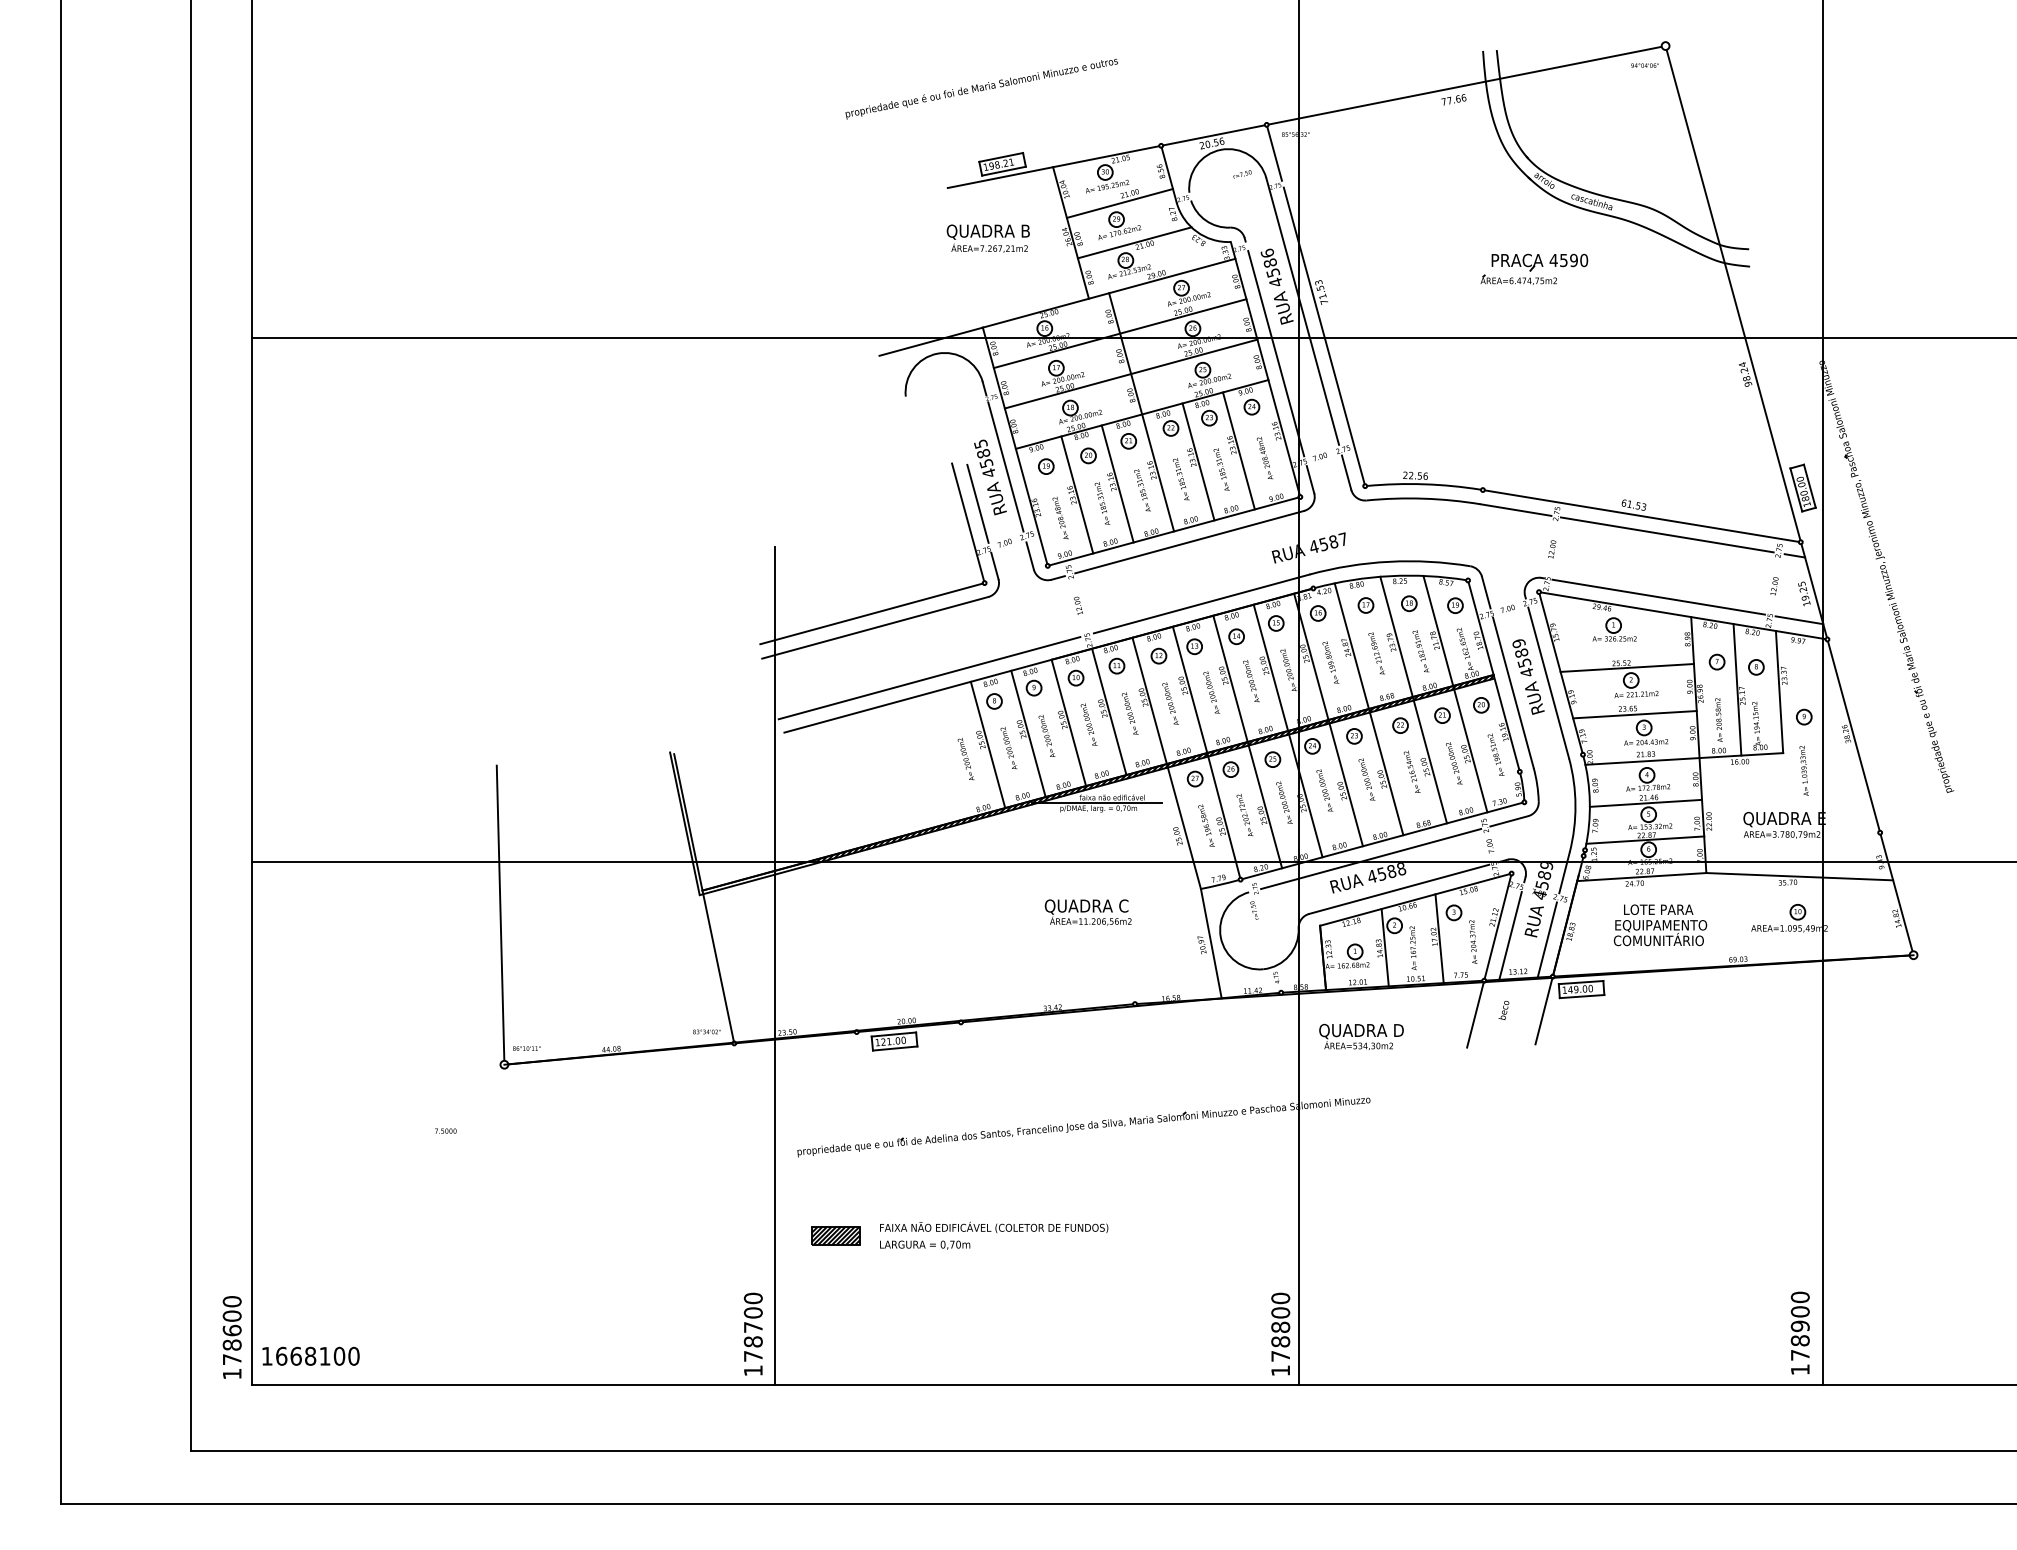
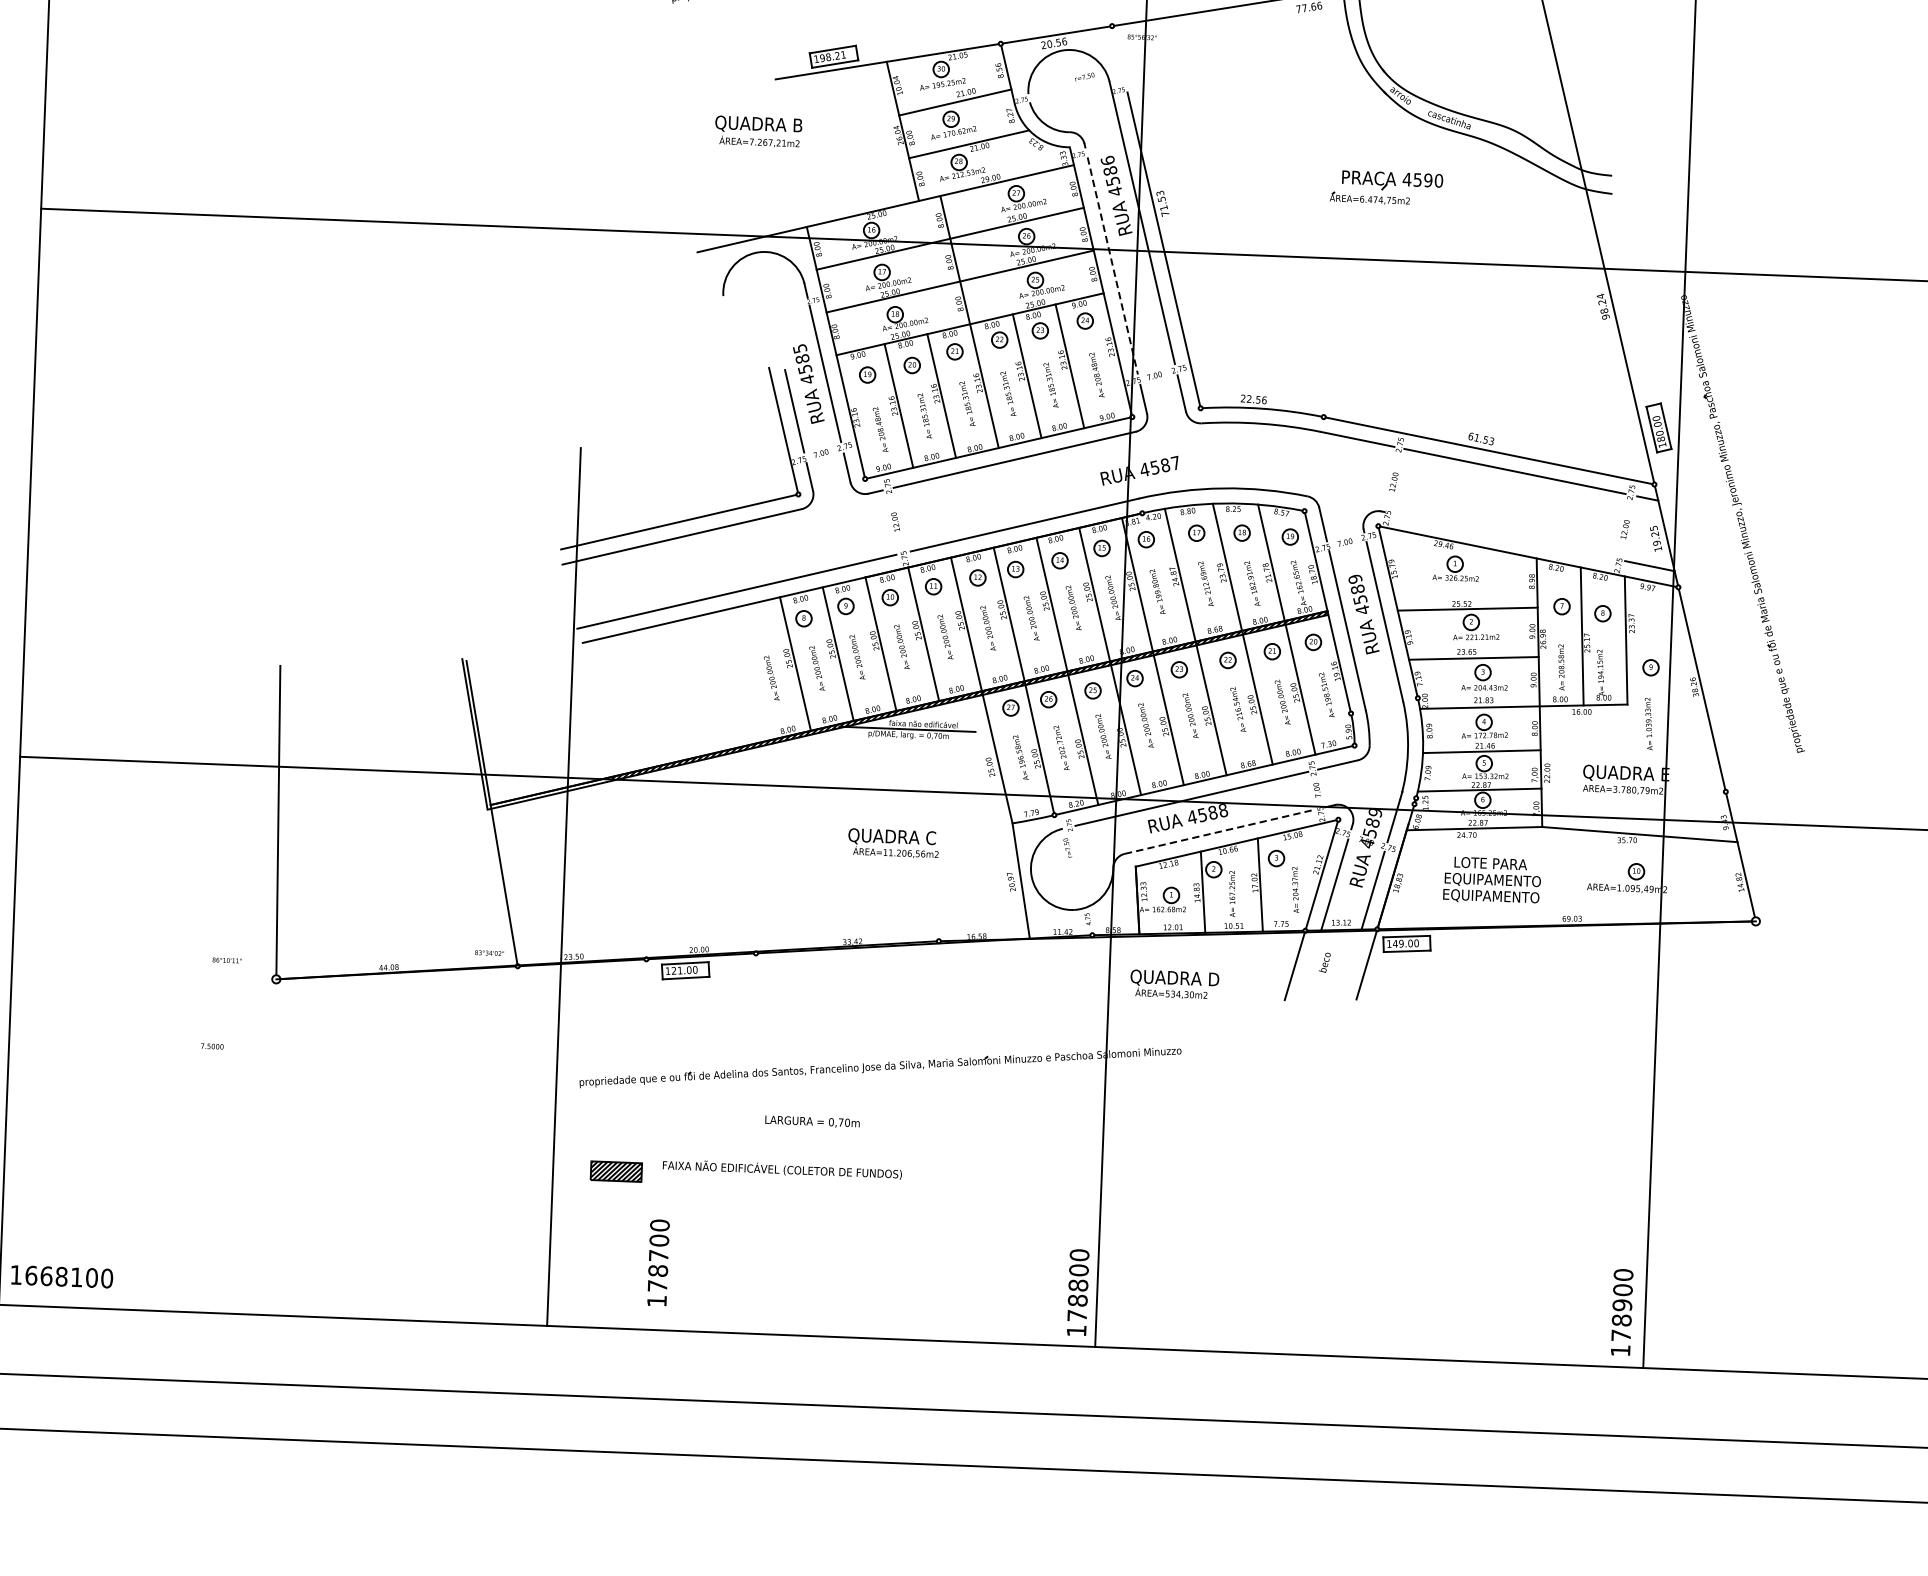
line: (1274, 153) -> (1119, 56), removed
text: (987, 238) -> (757, 131), moved
line: (1276, 354) -> (1113, 266), solid -> dashed
line: (1658, 596) -> (1503, 535), removed
line: (1399, 889) -> (1220, 831), solid -> dashed
text: (1659, 939) -> (1490, 894), COMUNITÁRIO -> EQUIPAMENTO
text: (526, 1048) -> (226, 960), moved
text: (925, 1244) -> (812, 1121), moved
text: (752, 1333) -> (657, 1262), moved

